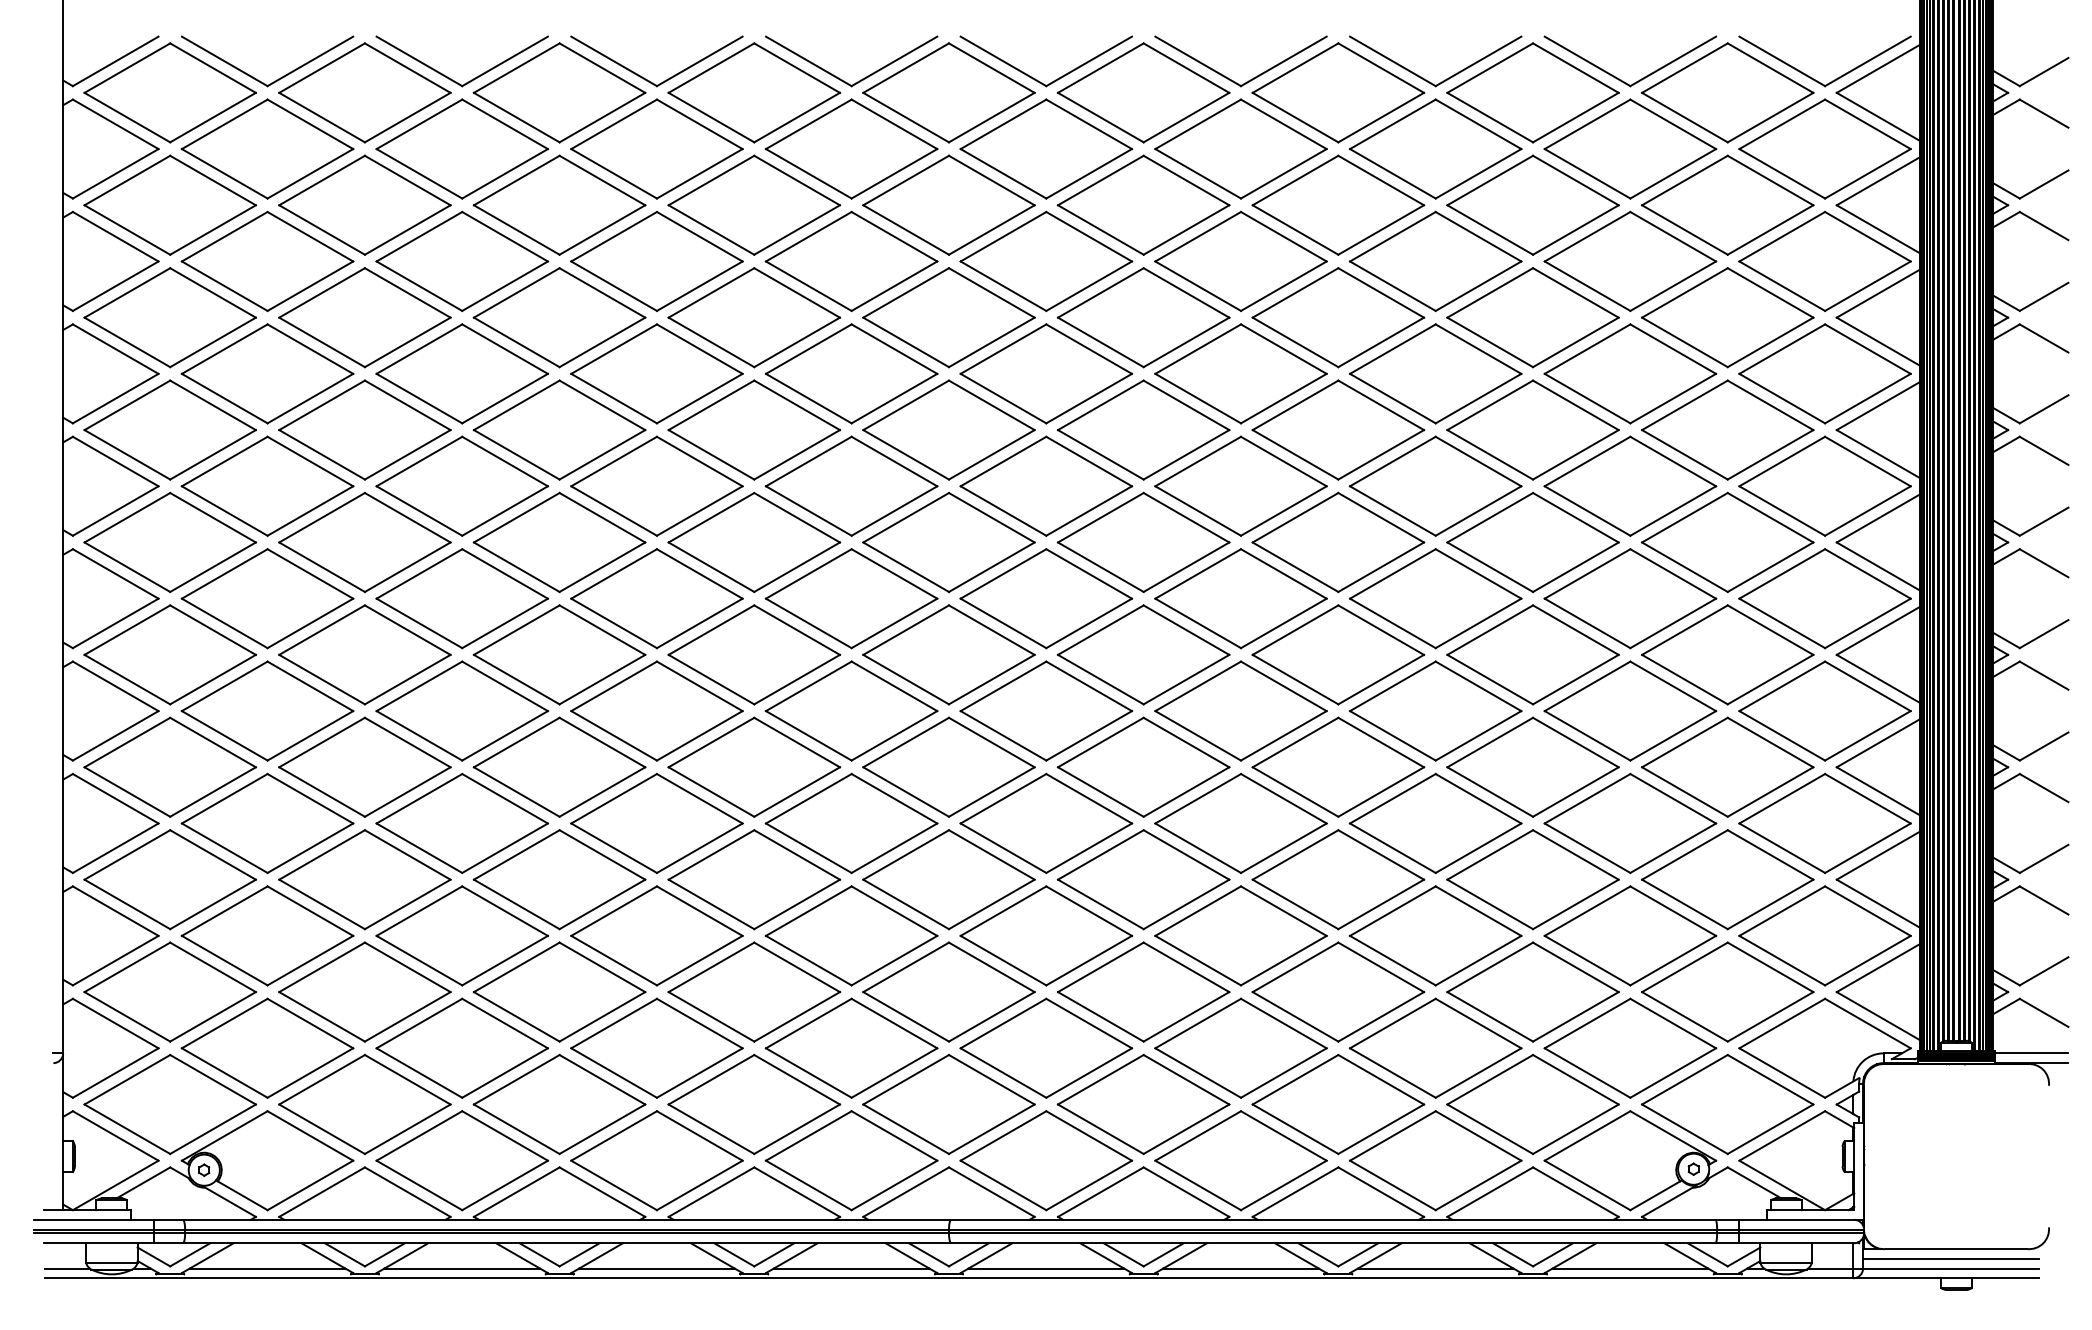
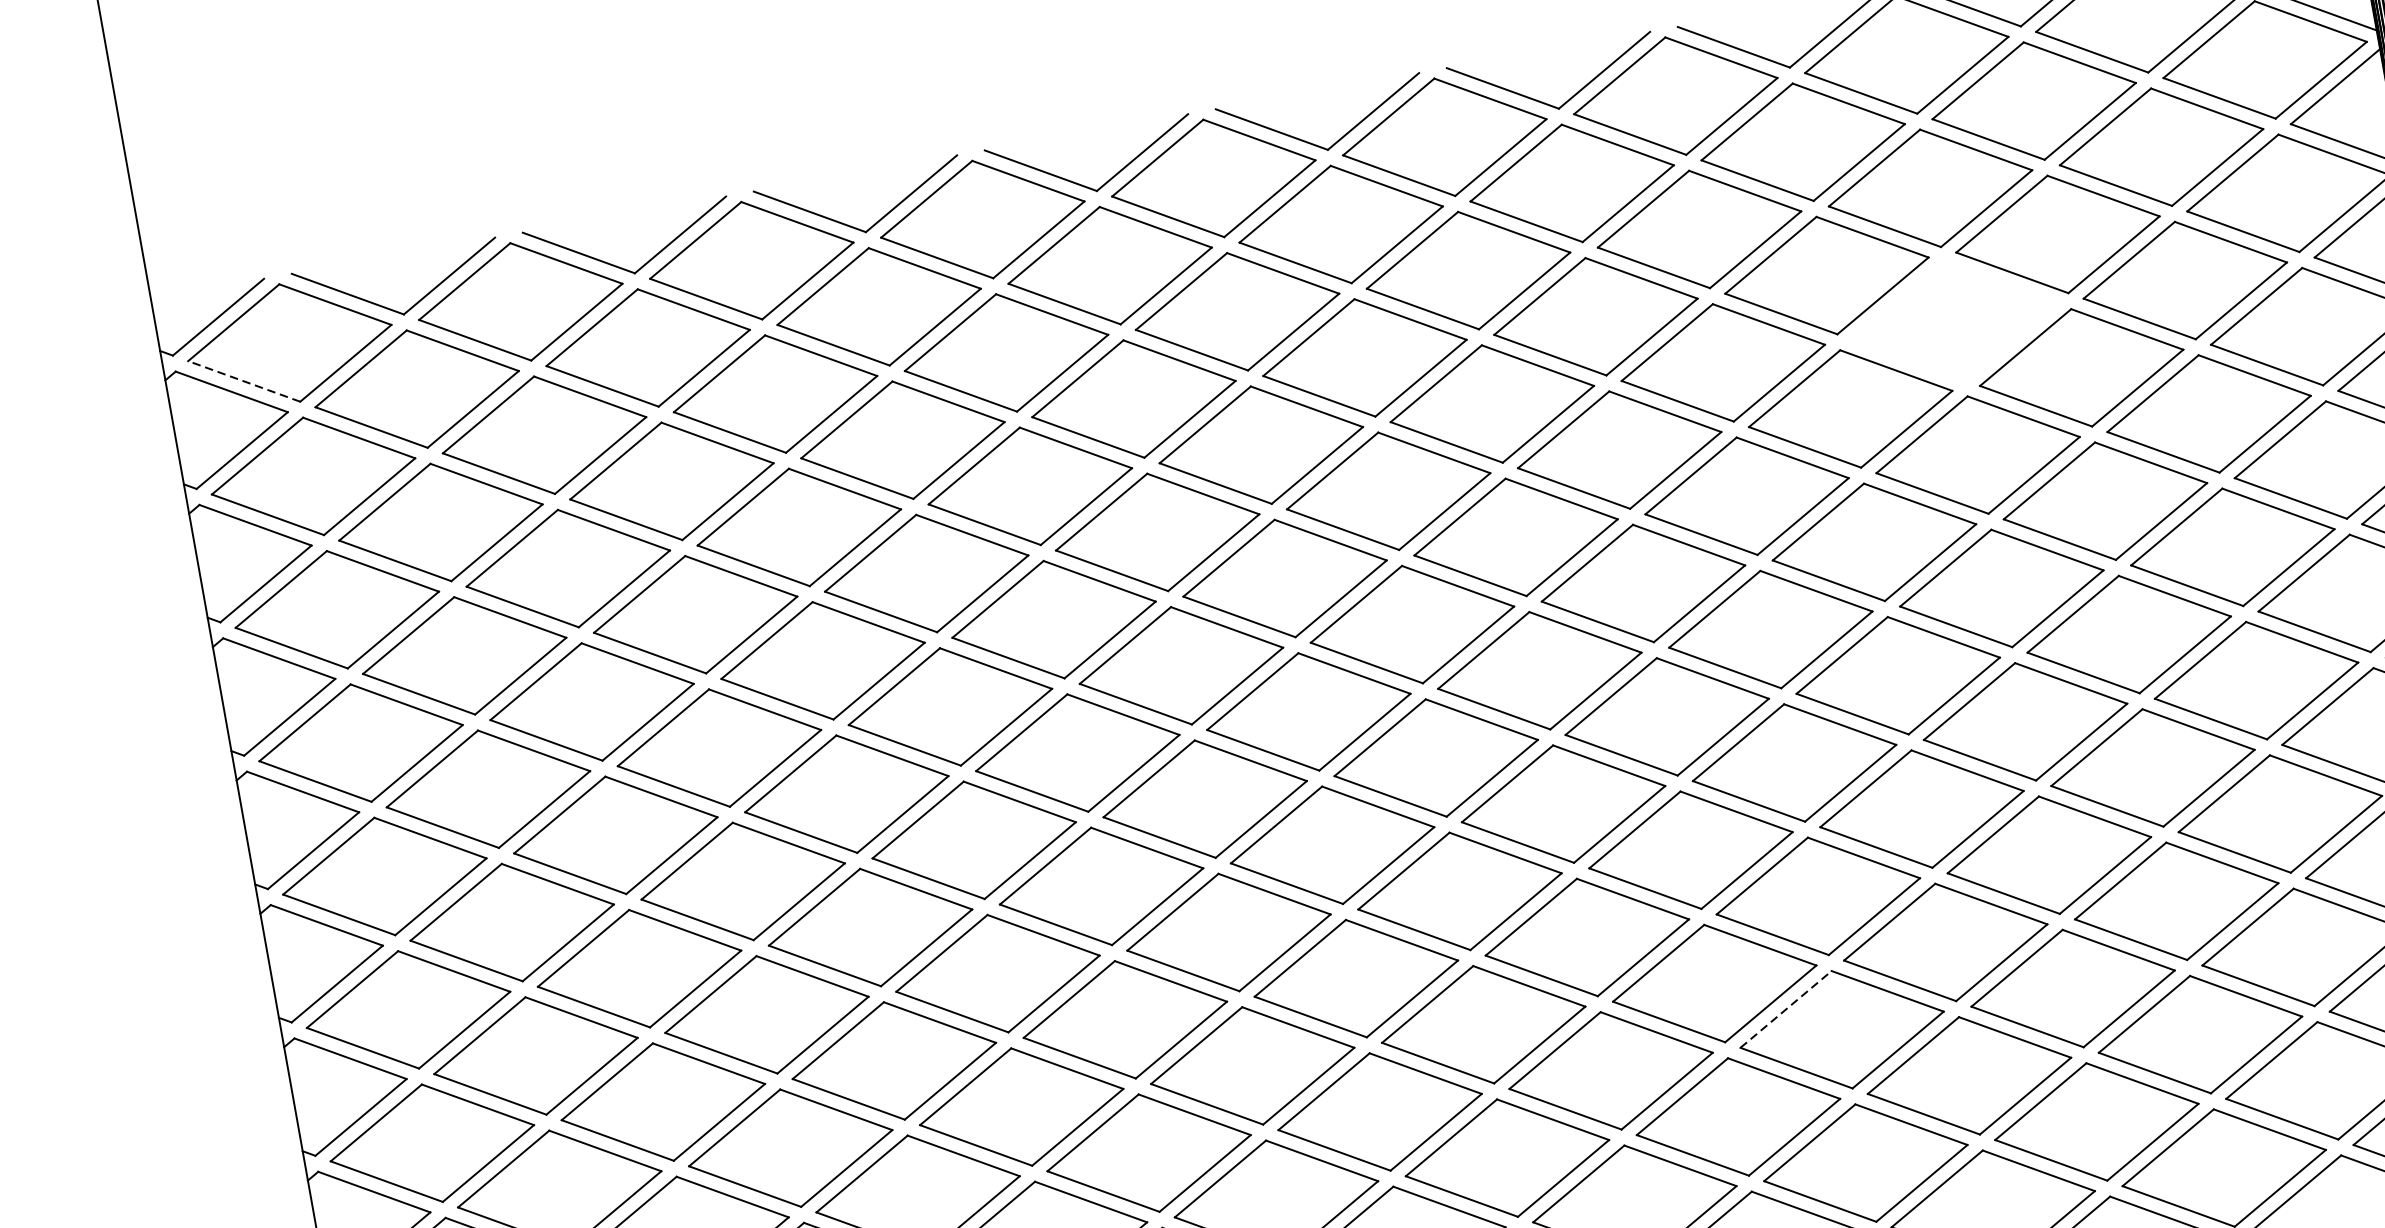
line: (126, 117) -> (243, 381), solid -> dashed
part: (1532, 317) -> (1953, 321), removed
line: (1295, 854) -> (1785, 1008), solid -> dashed

